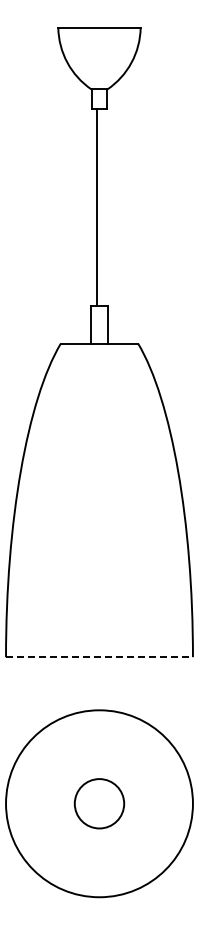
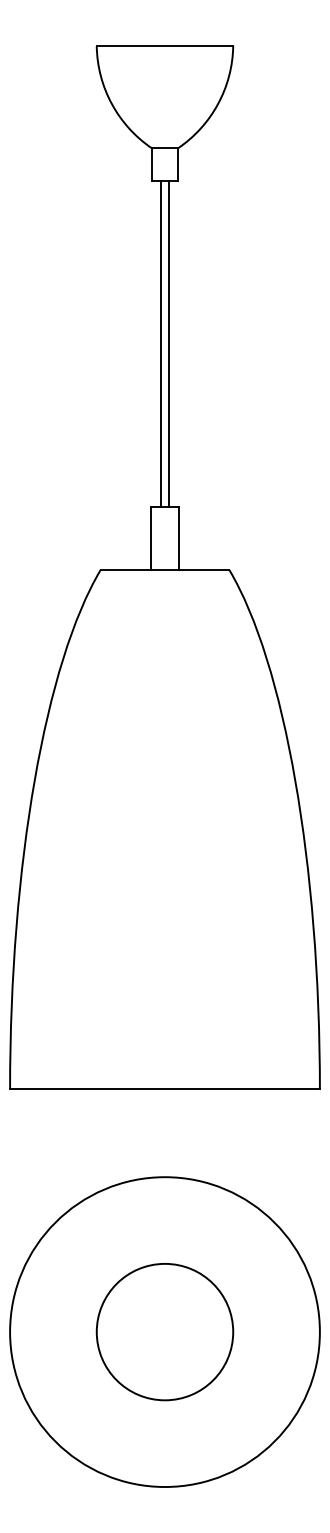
line: (101, 207) -> (168, 343), added
line: (100, 657) -> (166, 1089), dashed -> solid
circle: (99, 803) -> (165, 1331), size x1.67

